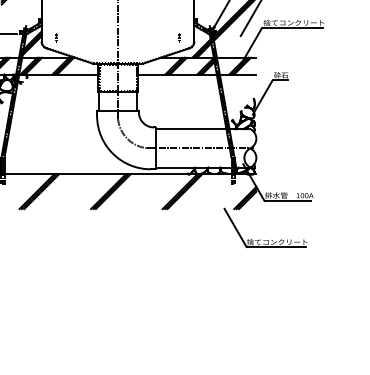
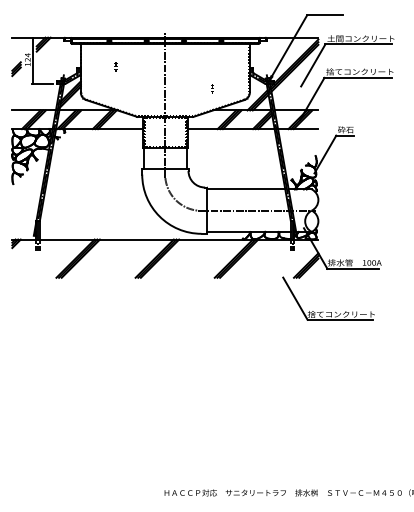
part: (55, 37) -> (115, 66), moved
part: (179, 37) -> (212, 88), moved

